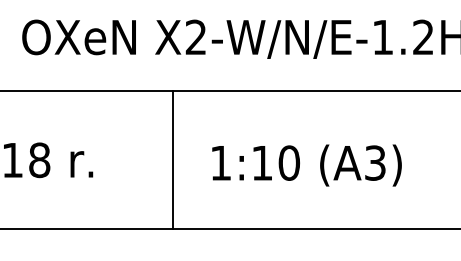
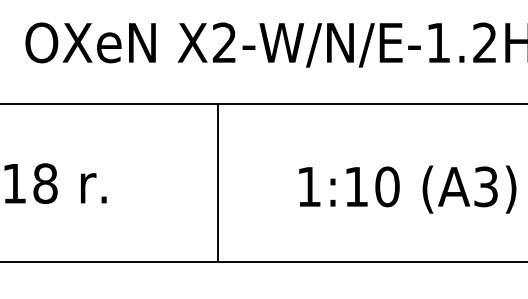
line: (173, 159) -> (218, 182), moved
text: (306, 165) -> (407, 189), moved

